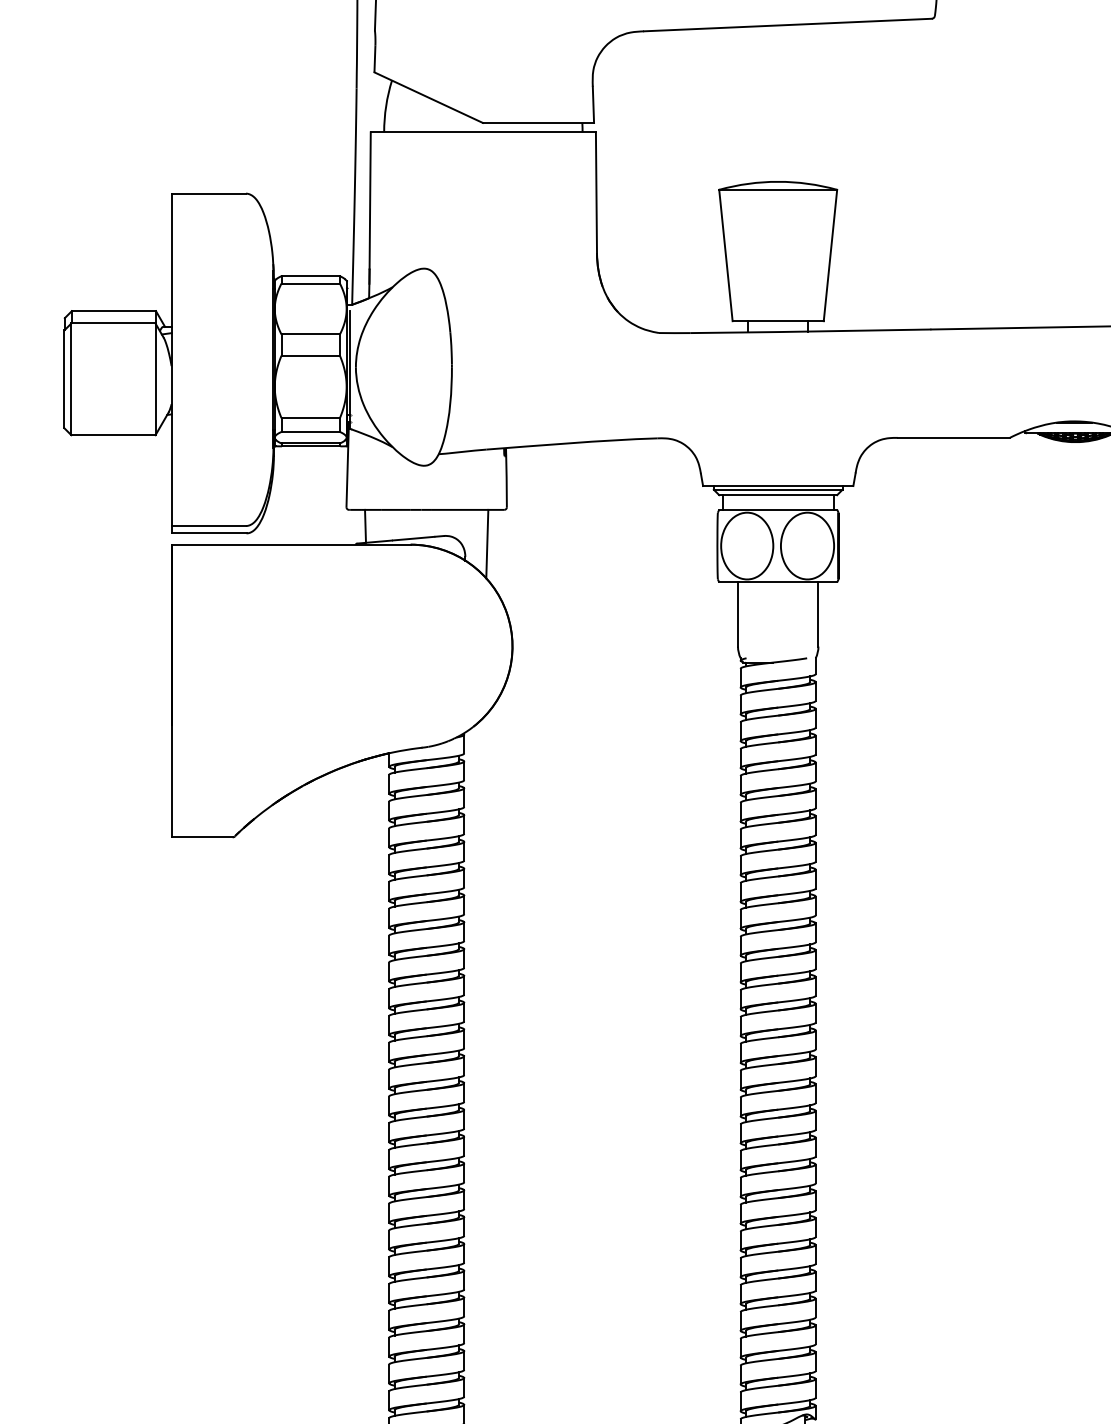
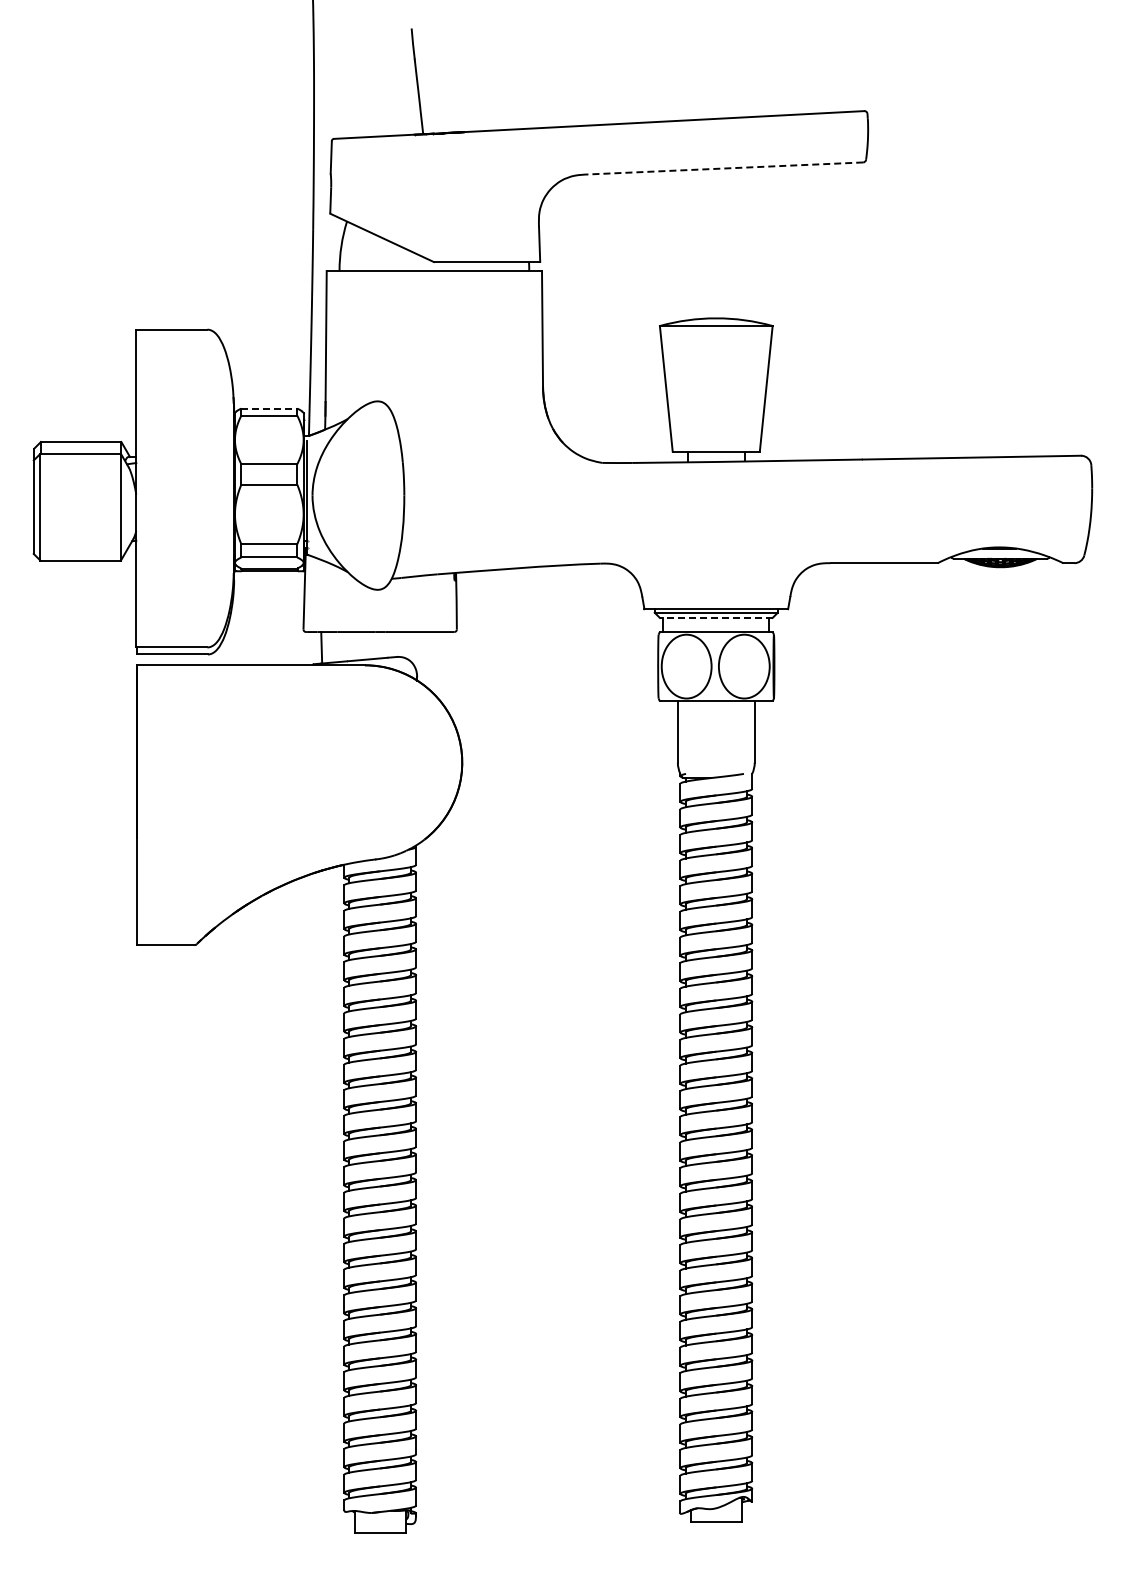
line: (787, 25) -> (725, 168), solid -> dashed
line: (310, 276) -> (269, 408), solid -> dashed
line: (777, 494) -> (715, 617), solid -> dashed
line: (487, 543) -> (438, 664), removed

